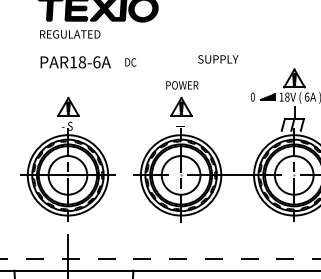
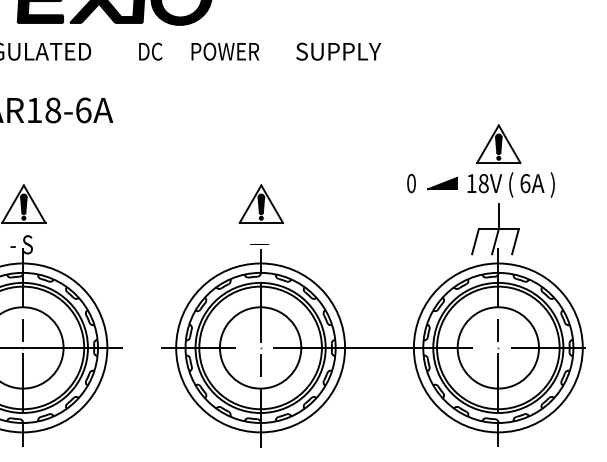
text: (218, 59) -> (339, 51), moved
text: (130, 62) -> (150, 51), moved
text: (182, 85) -> (225, 51), moved

